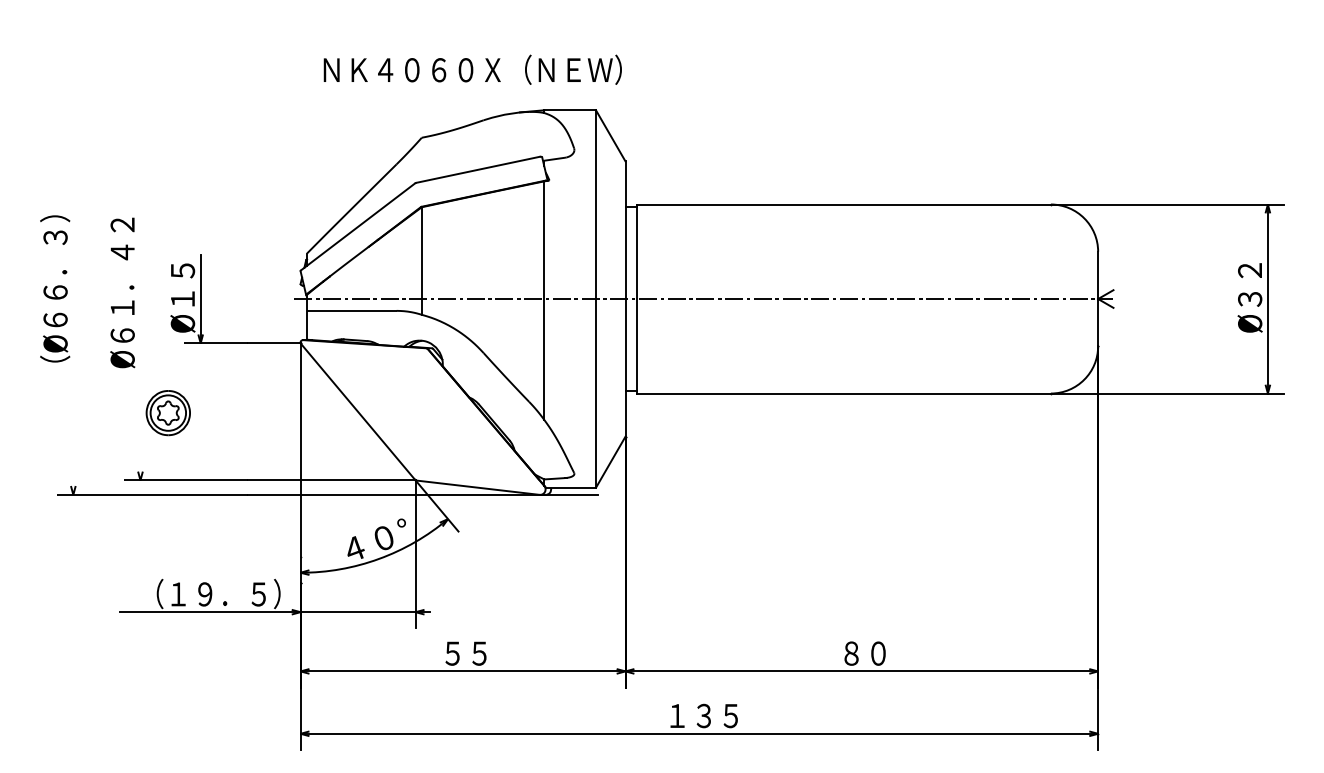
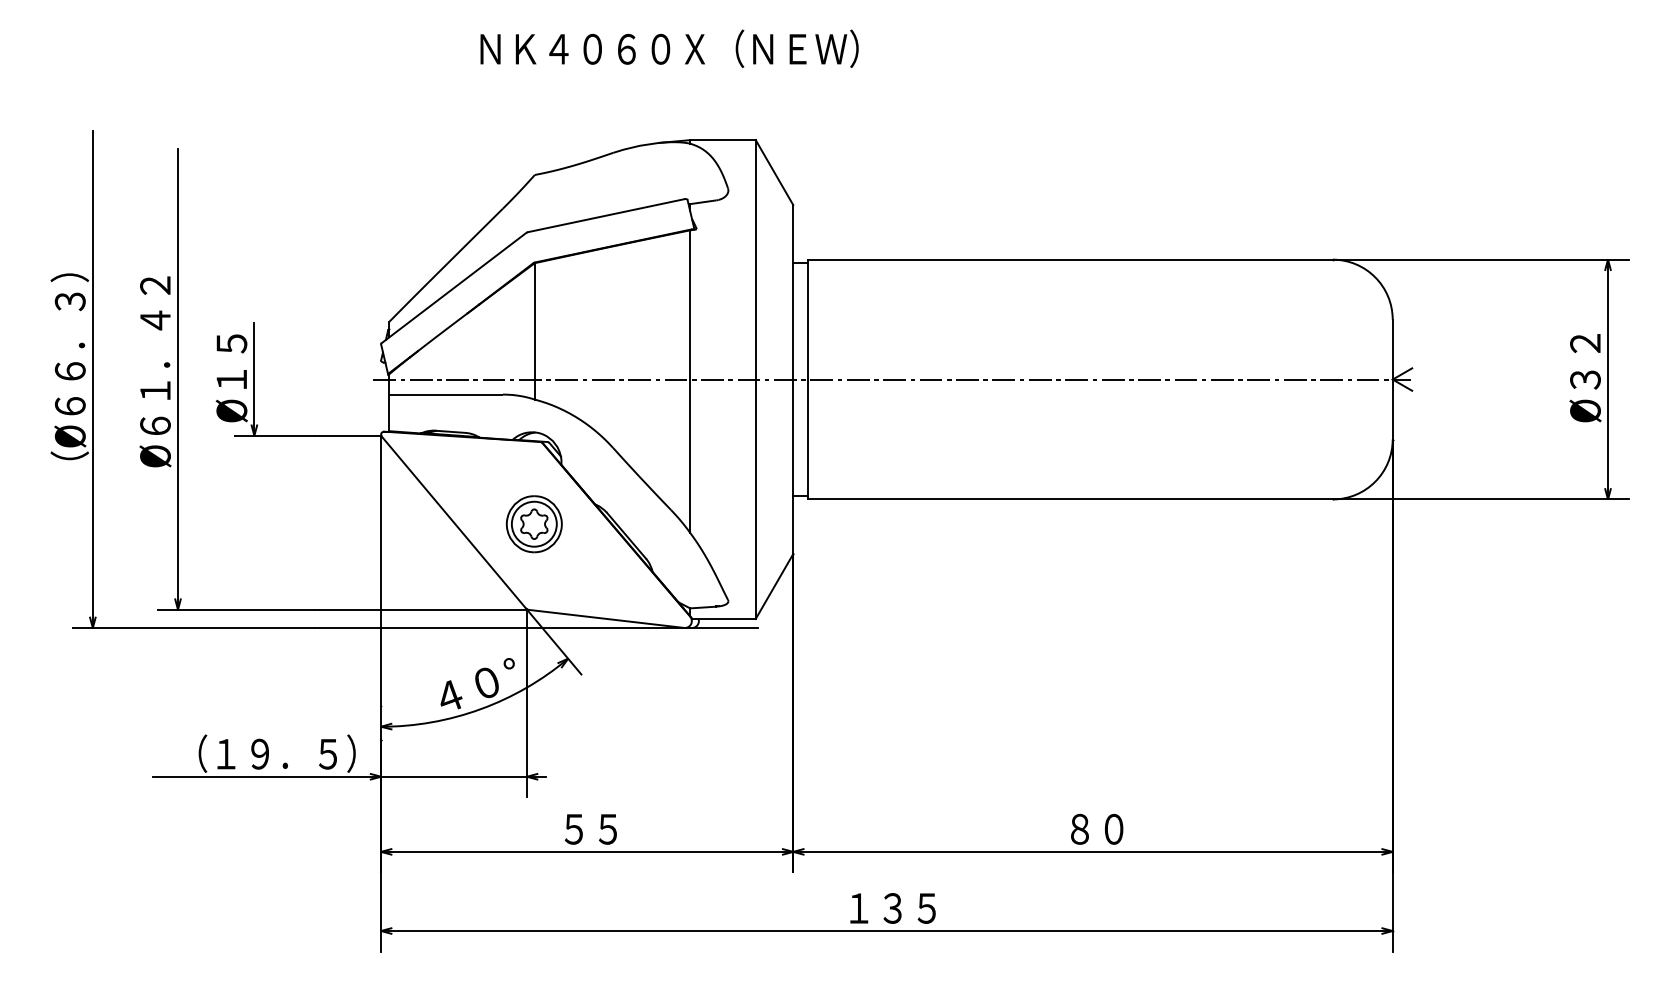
text: (472, 69) -> (669, 48), moved
line: (73, 298) -> (92, 379), added
line: (140, 298) -> (178, 379), added
part: (167, 413) -> (533, 524), moved

